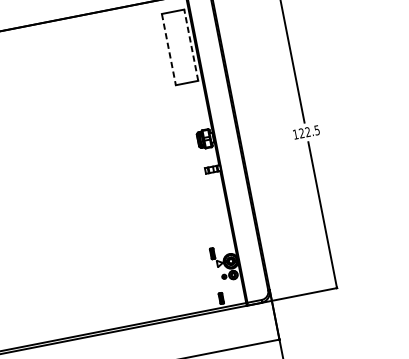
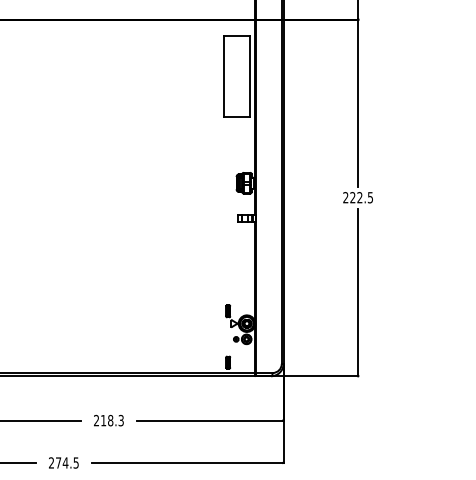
line: (190, 45) -> (249, 76), dashed -> solid
line: (169, 49) -> (224, 76), dashed -> solid
text: (295, 134) -> (345, 197), 122.5 -> 222.5

